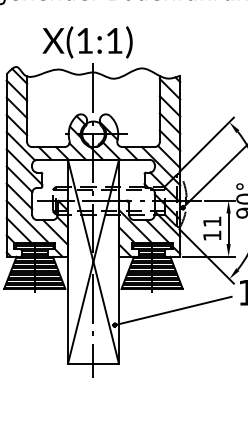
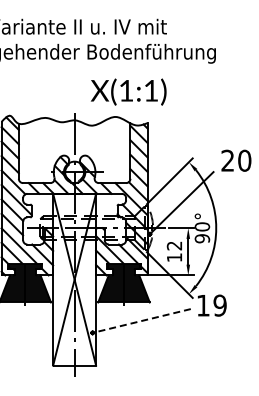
text: (87, 41) -> (128, 91), moved
text: (211, 221) -> (173, 245), 11 -> 12
line: (172, 311) -> (141, 321), solid -> dashed

